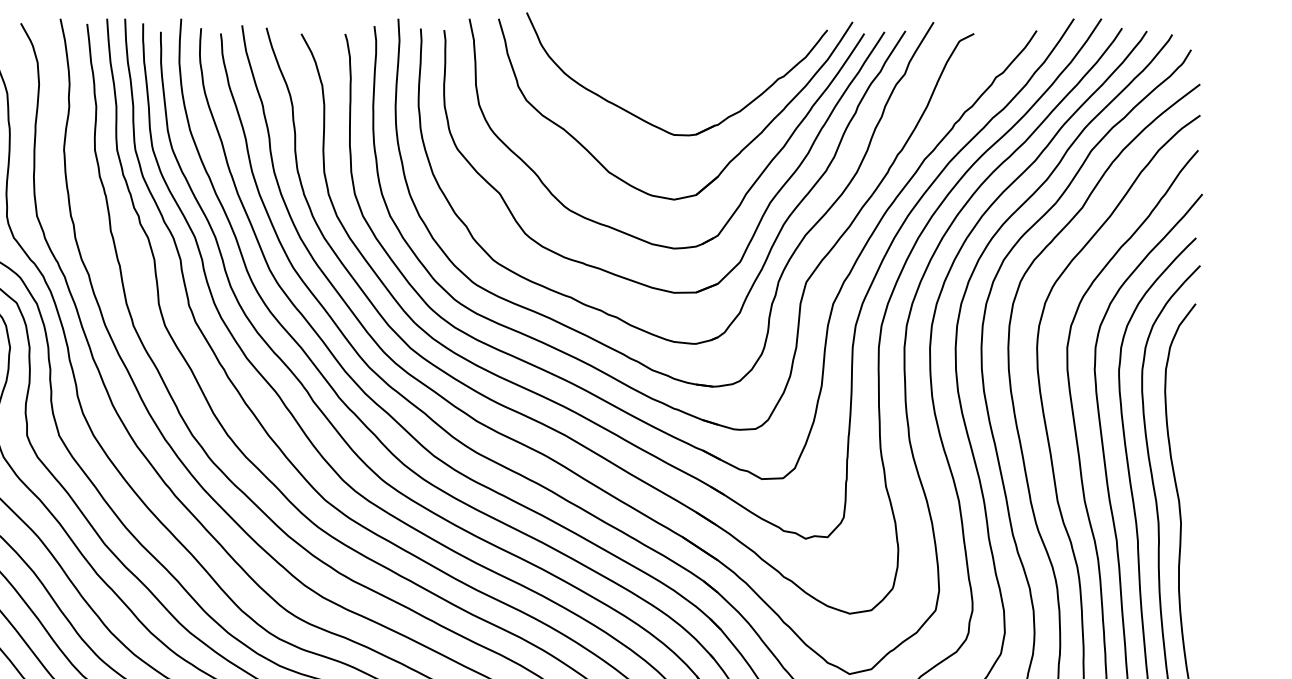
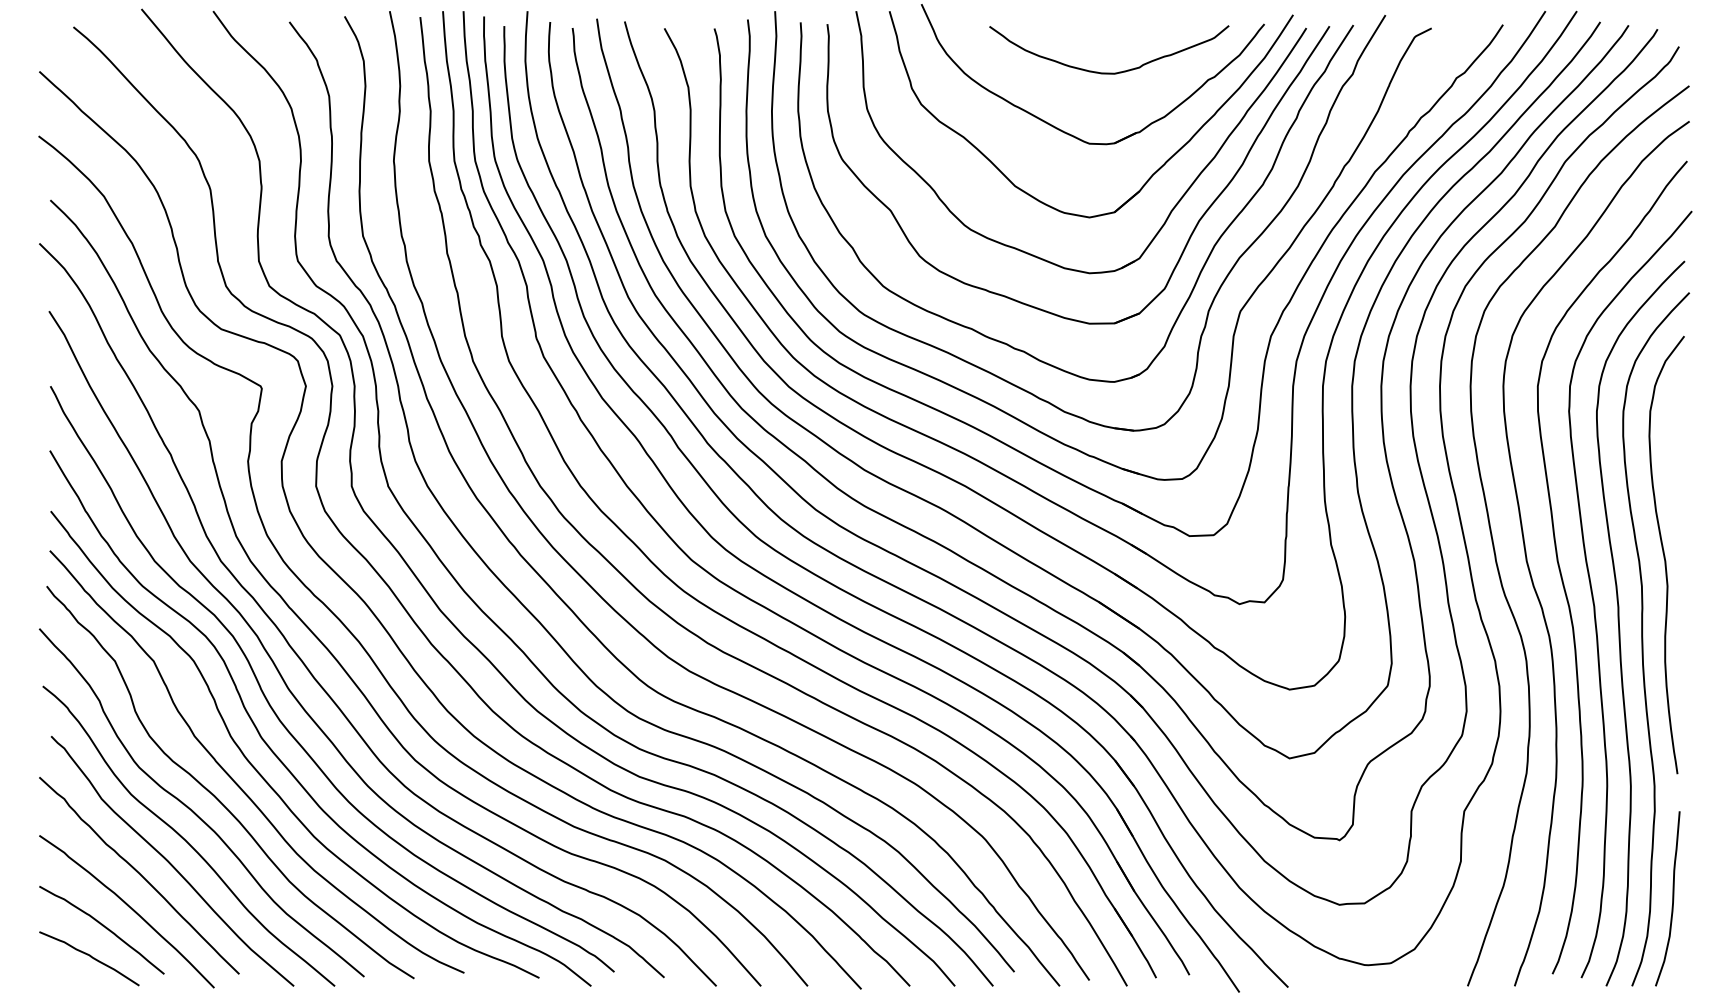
curve: (691, 72) -> (1109, 72), added

